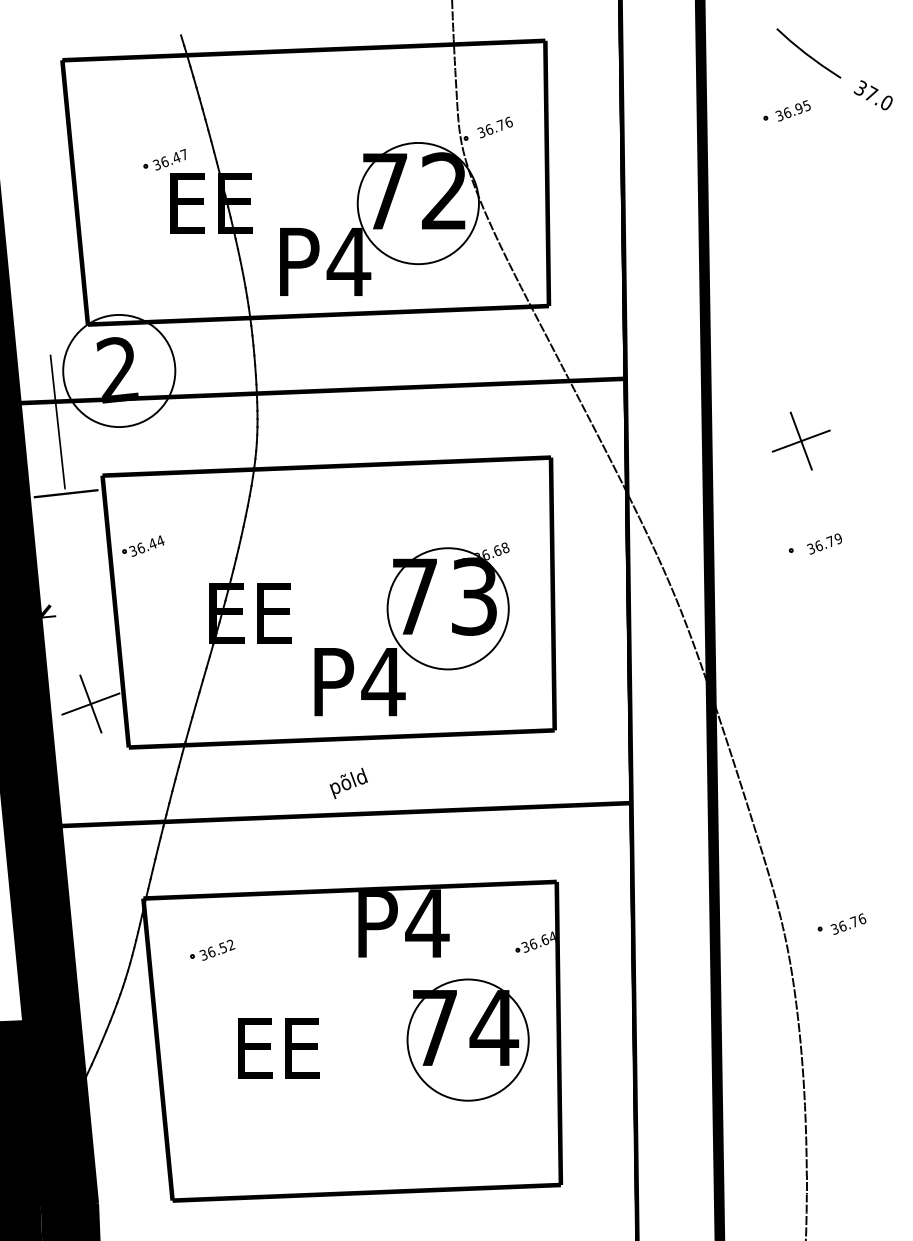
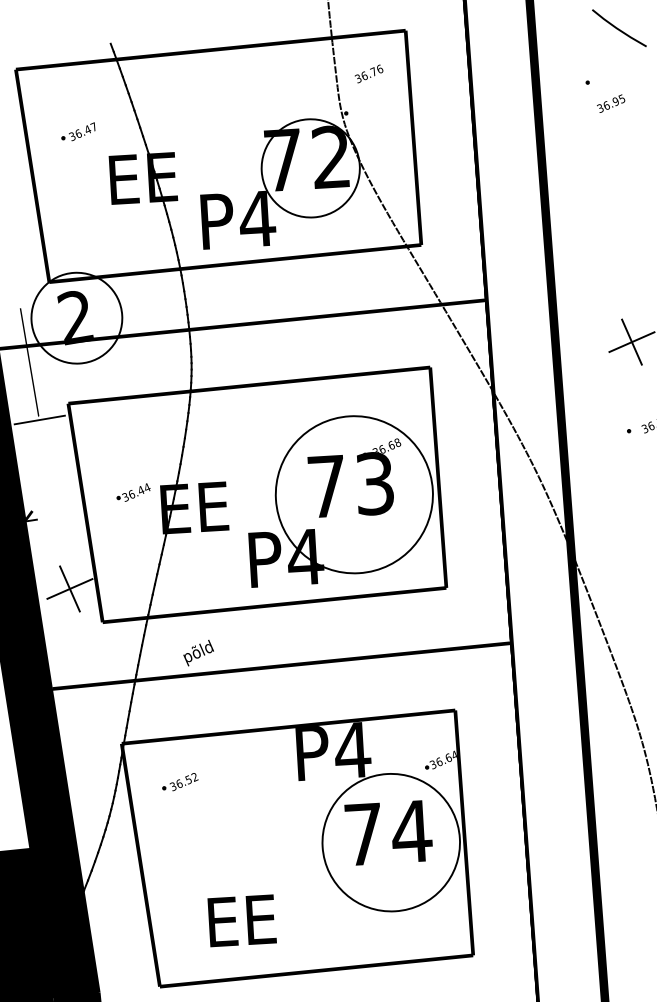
text: (792, 110) -> (610, 103), moved
text: (494, 127) -> (368, 73), moved
part: (164, 159) -> (78, 131), moved
part: (143, 545) -> (133, 492), moved
circle: (447, 608) -> (353, 494), size x1.6
text: (348, 783) -> (198, 653), moved
circle: (467, 1039) -> (390, 842), size x1.4
text: (278, 1048) -> (241, 920), moved

